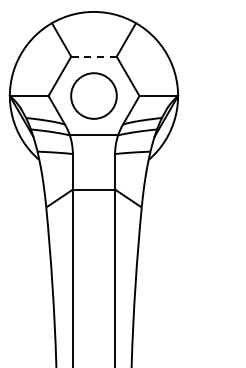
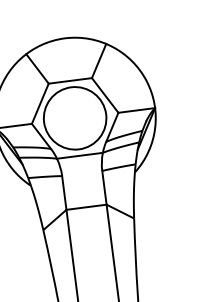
line: (93, 56) -> (69, 80), dashed -> solid
circle: (93, 95) -> (74, 117), size x1.43

